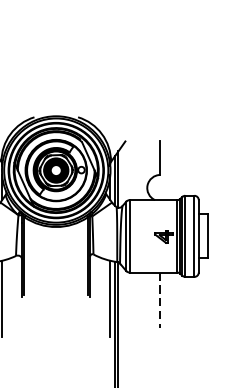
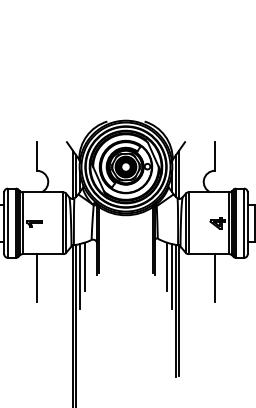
line: (8, 286) -> (85, 266), added
line: (103, 286) -> (166, 266), added
line: (159, 301) -> (214, 278), dashed -> solid

